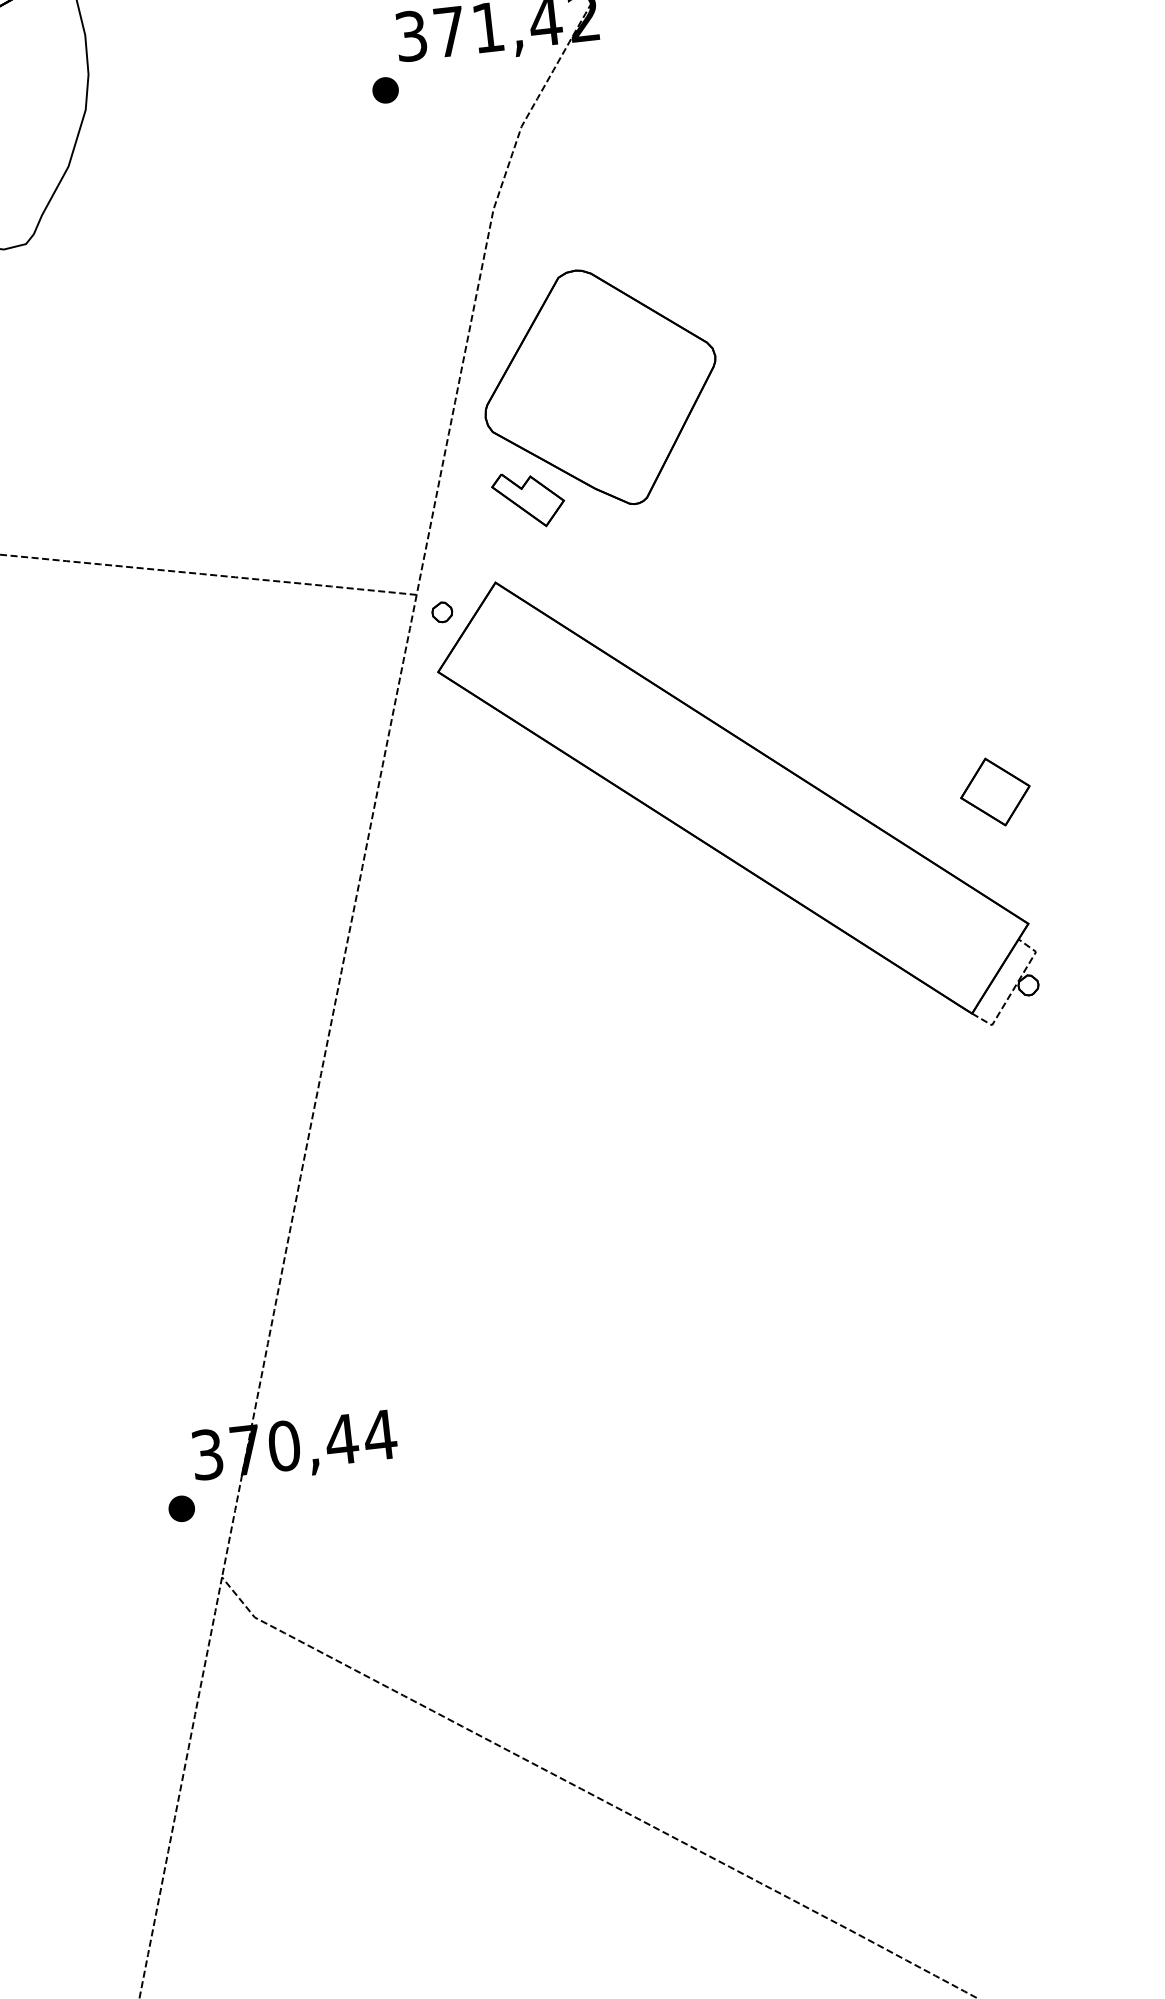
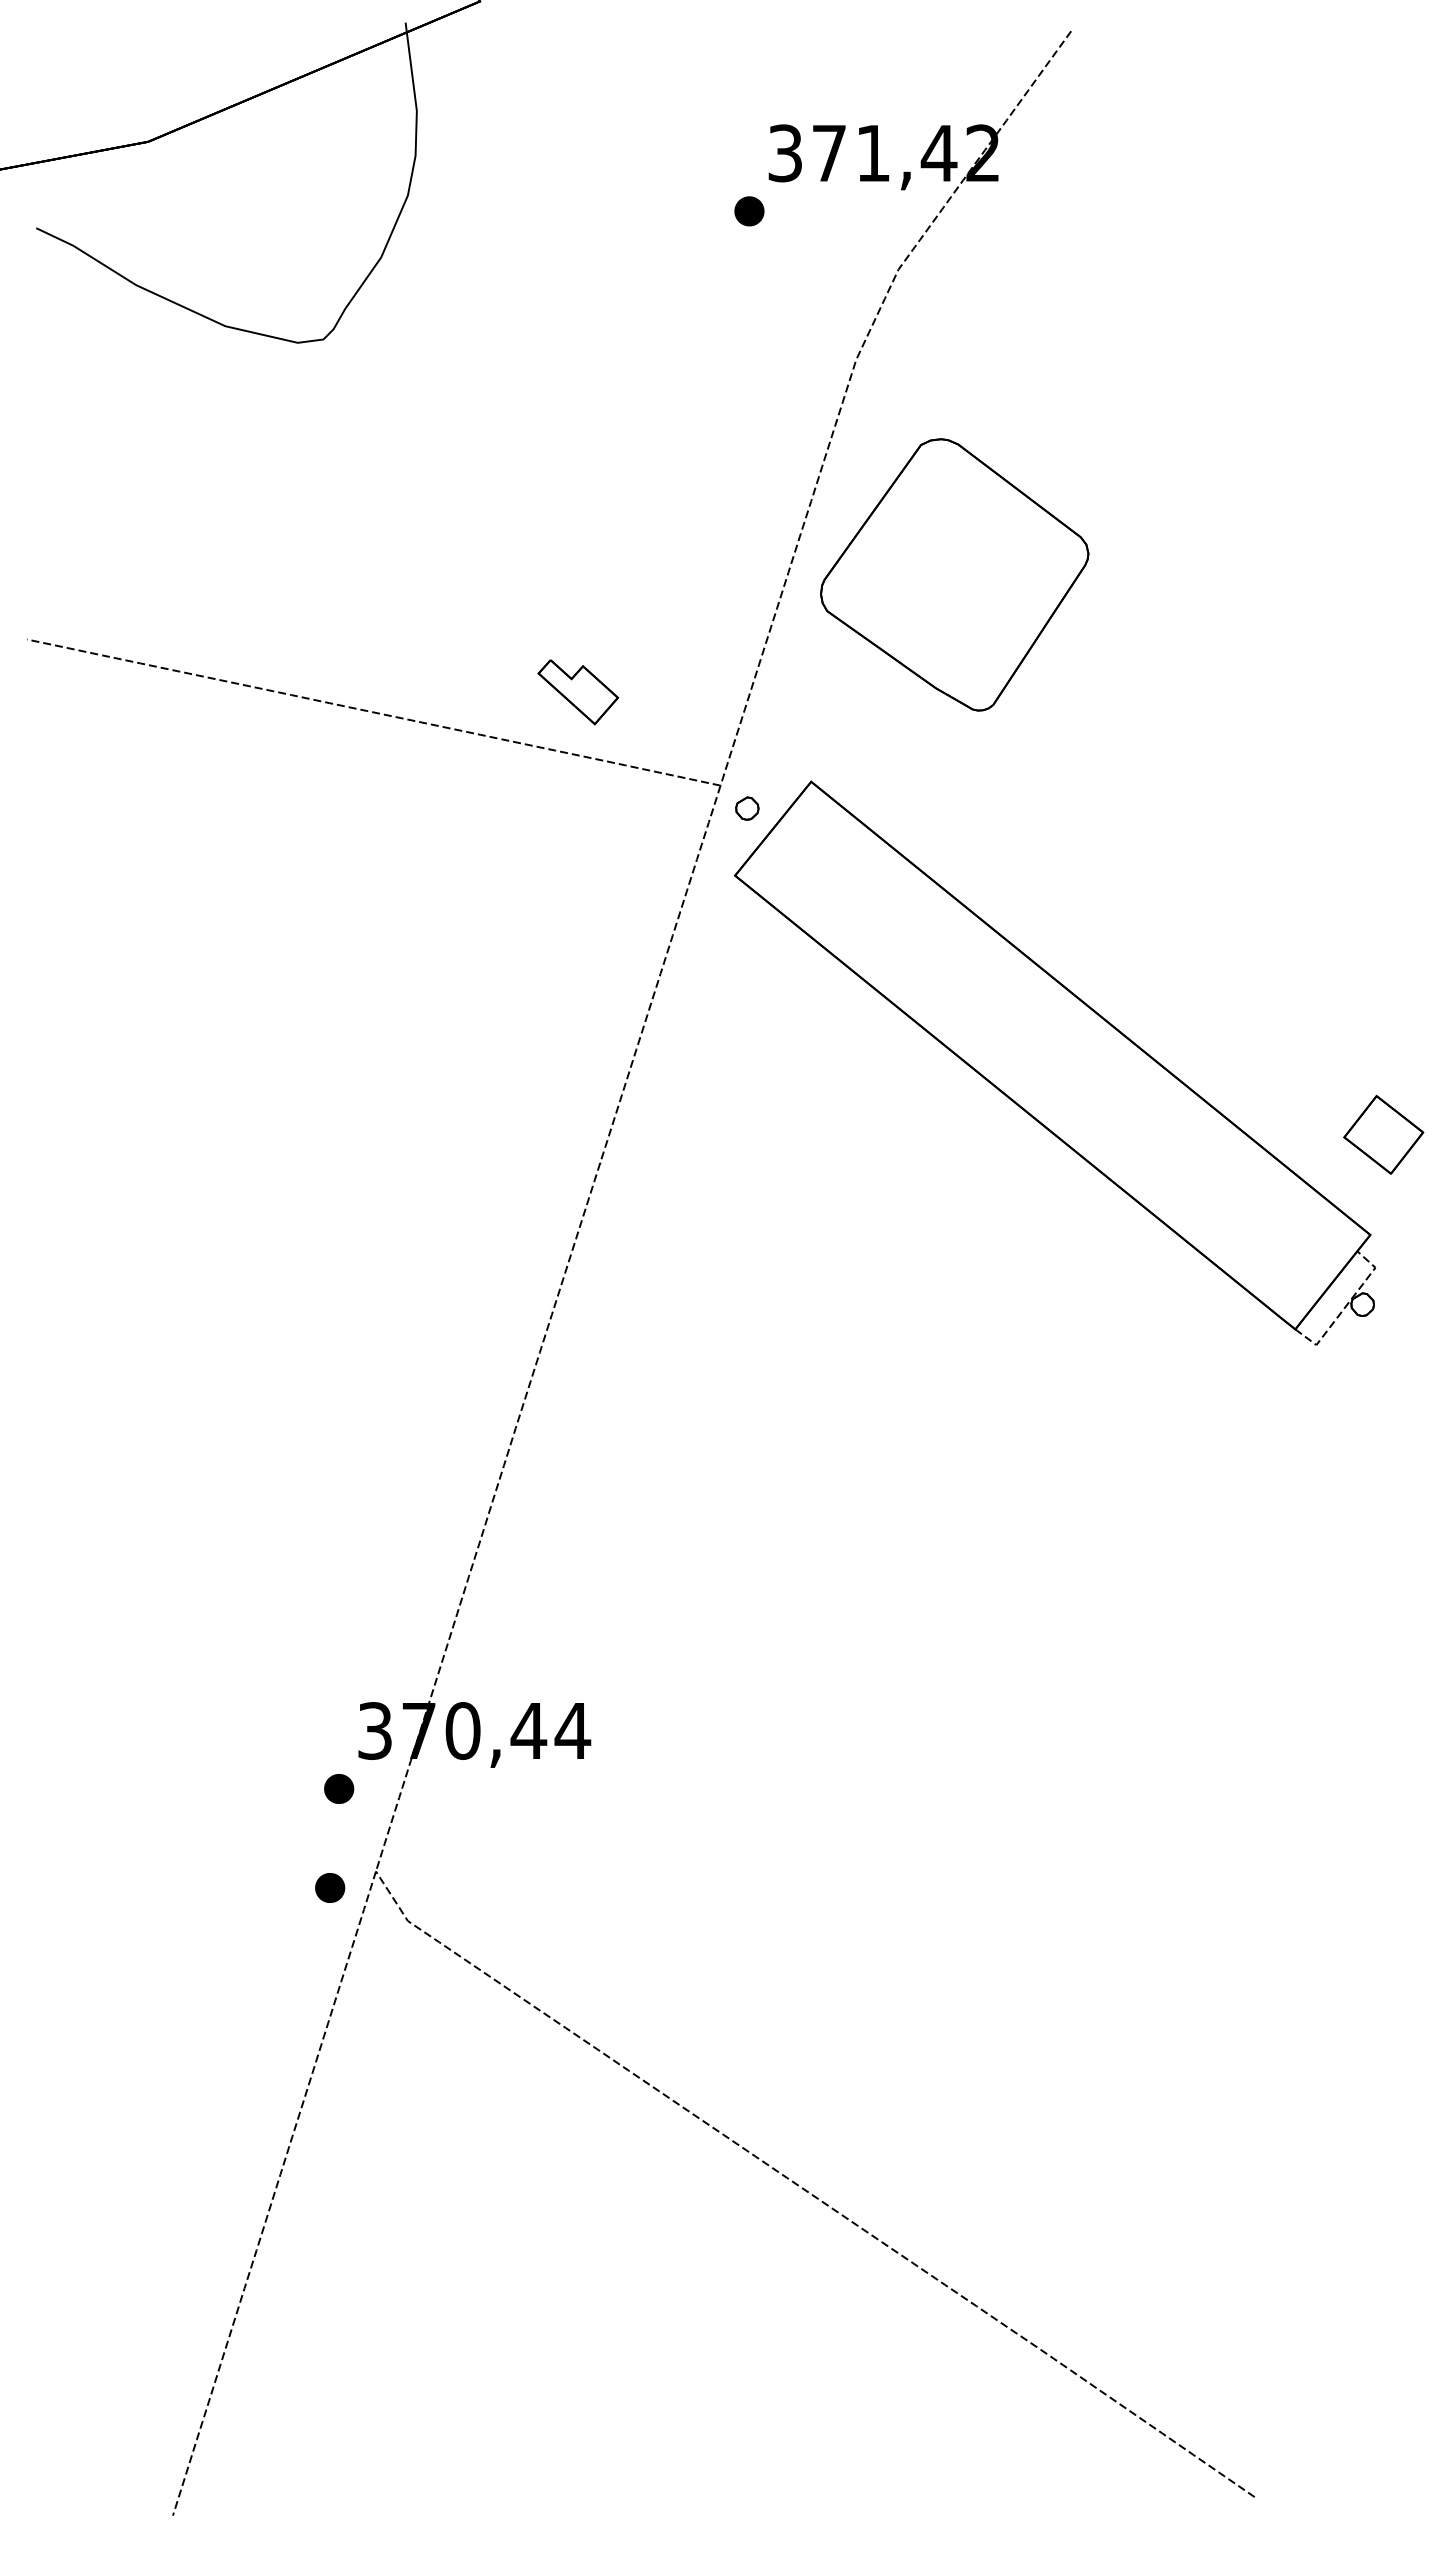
part: (528, 499) -> (578, 692), moved
part: (995, 791) -> (1383, 1134), moved
part: (183, 1595) -> (330, 1887), added

